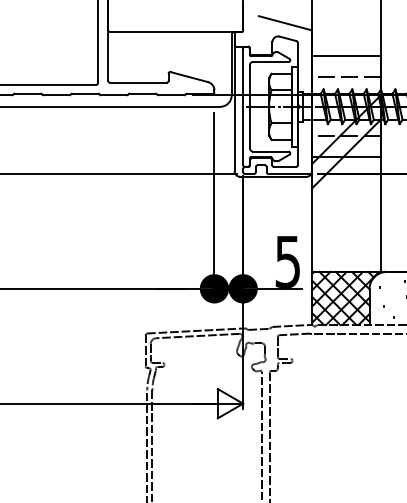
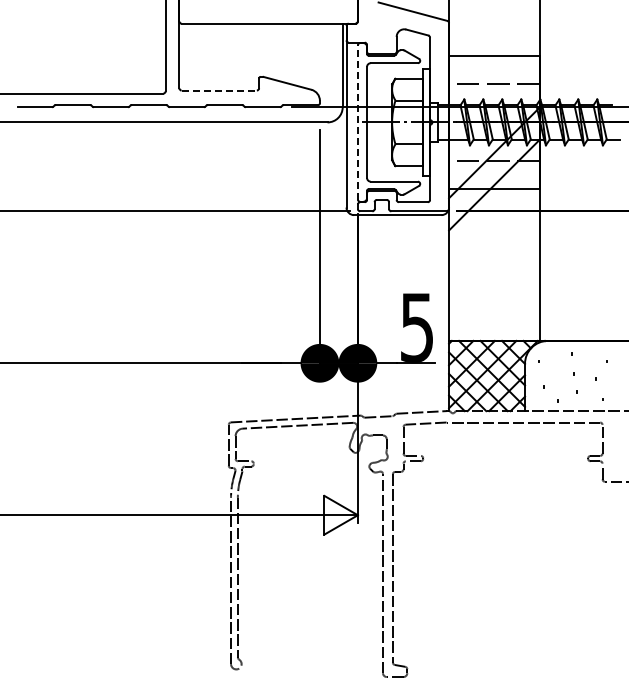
line: (138, 82) -> (219, 90), solid -> dashed
line: (242, 106) -> (357, 121), solid -> dashed

